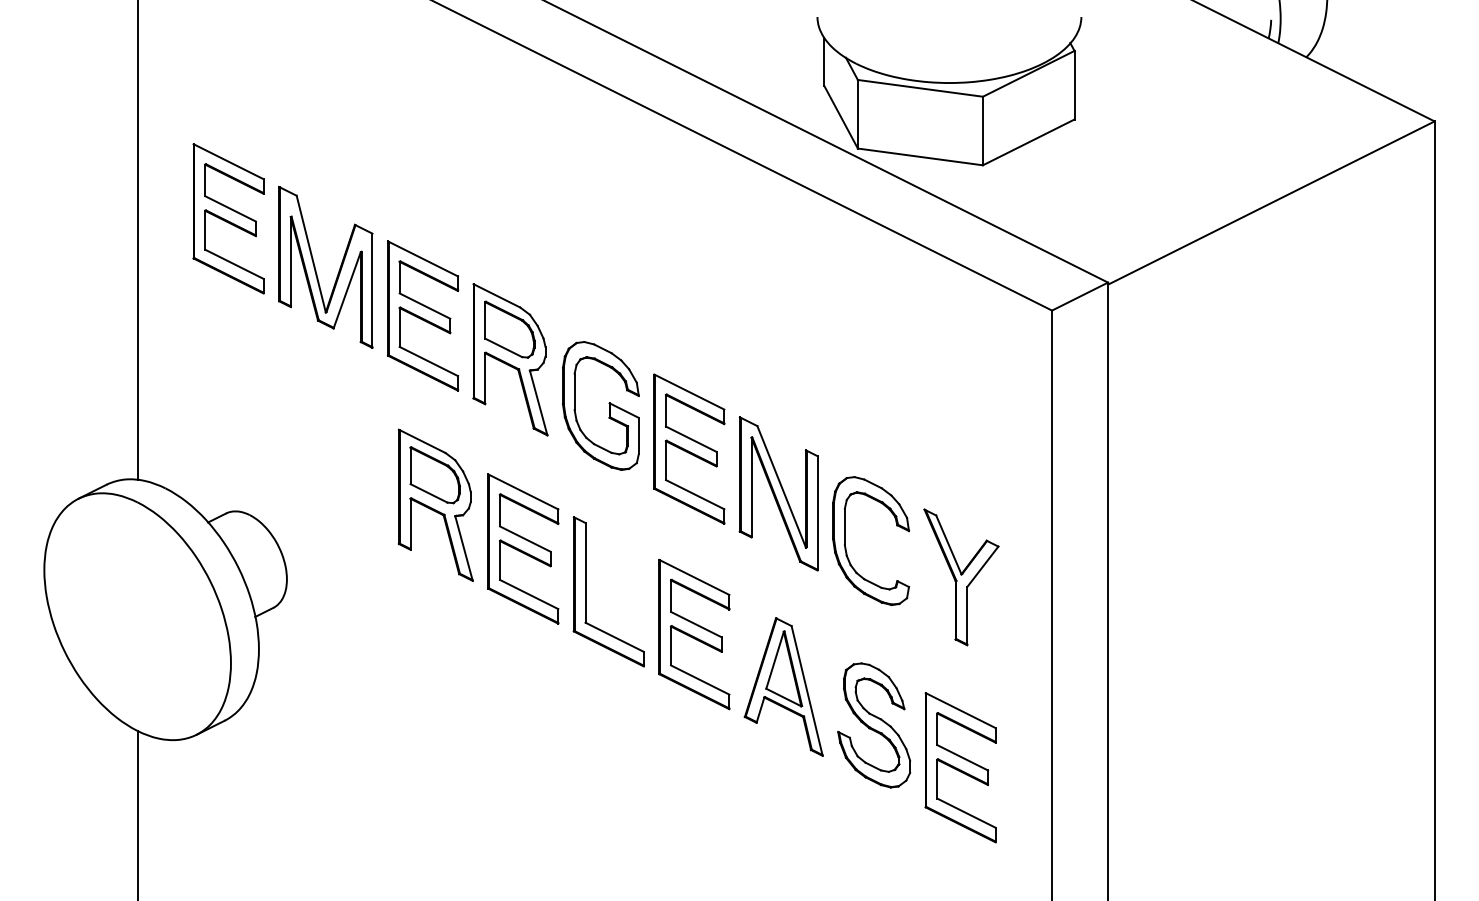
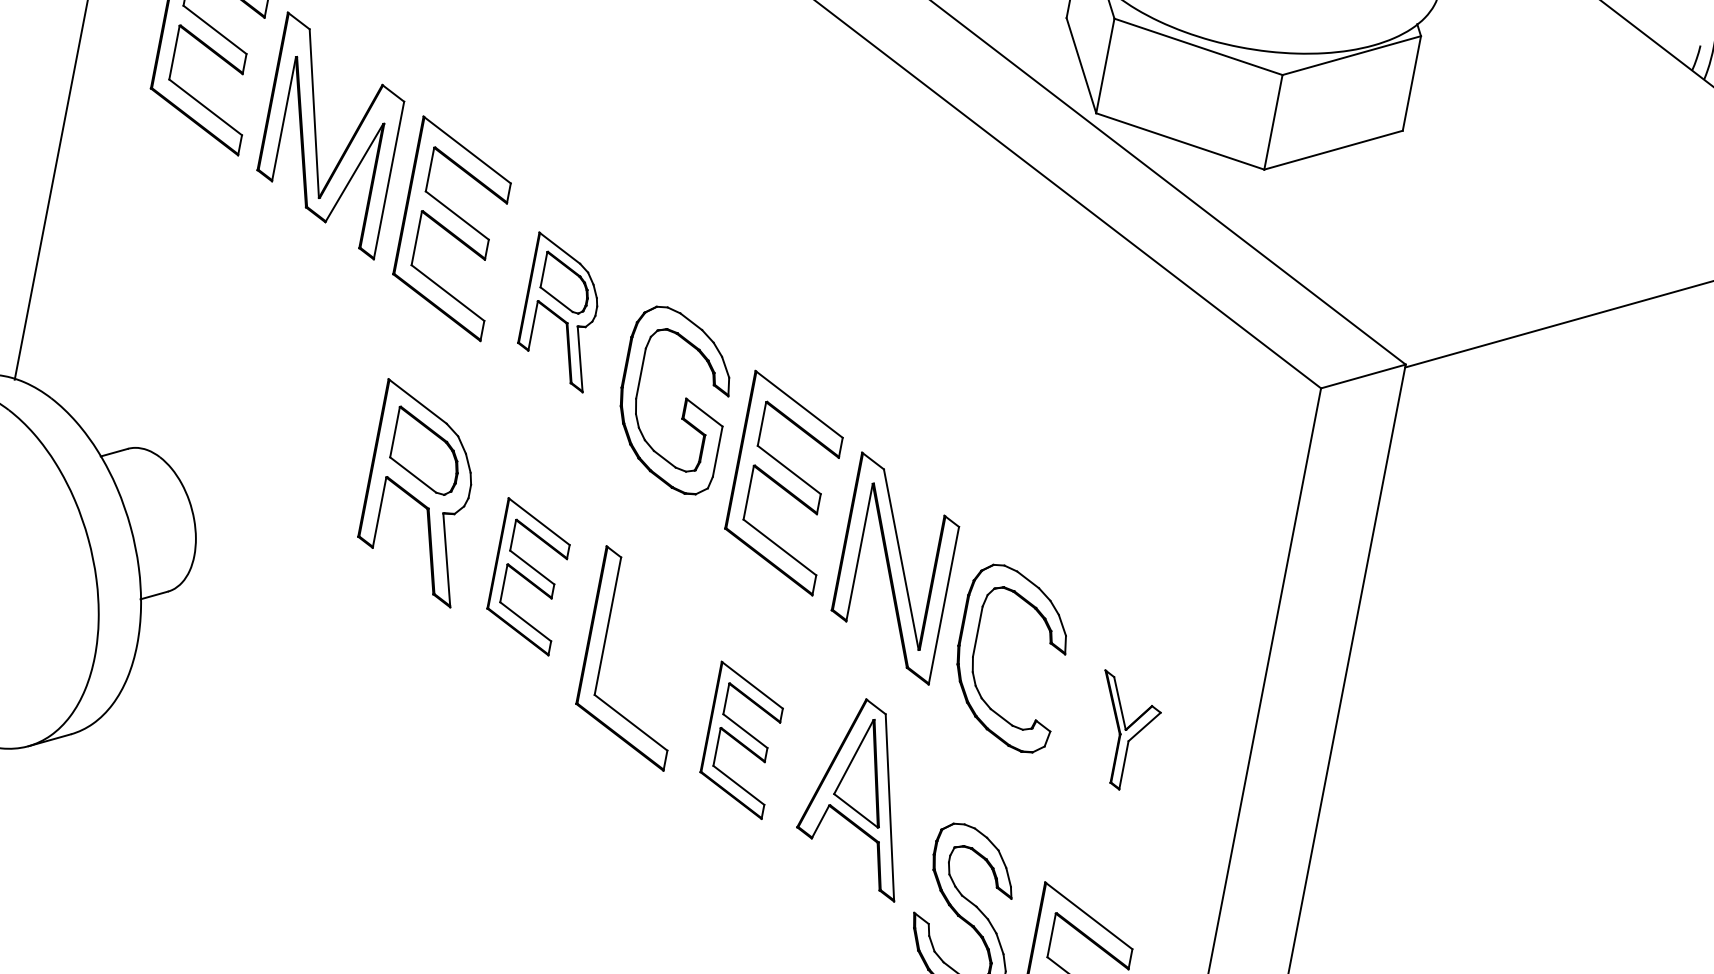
part: (510, 359) -> (561, 311), size x0.7
part: (523, 548) -> (528, 576), size x0.7
part: (961, 577) -> (1125, 732), size x0.6
part: (694, 634) -> (741, 740), size x0.7
part: (783, 686) -> (858, 795), moved

